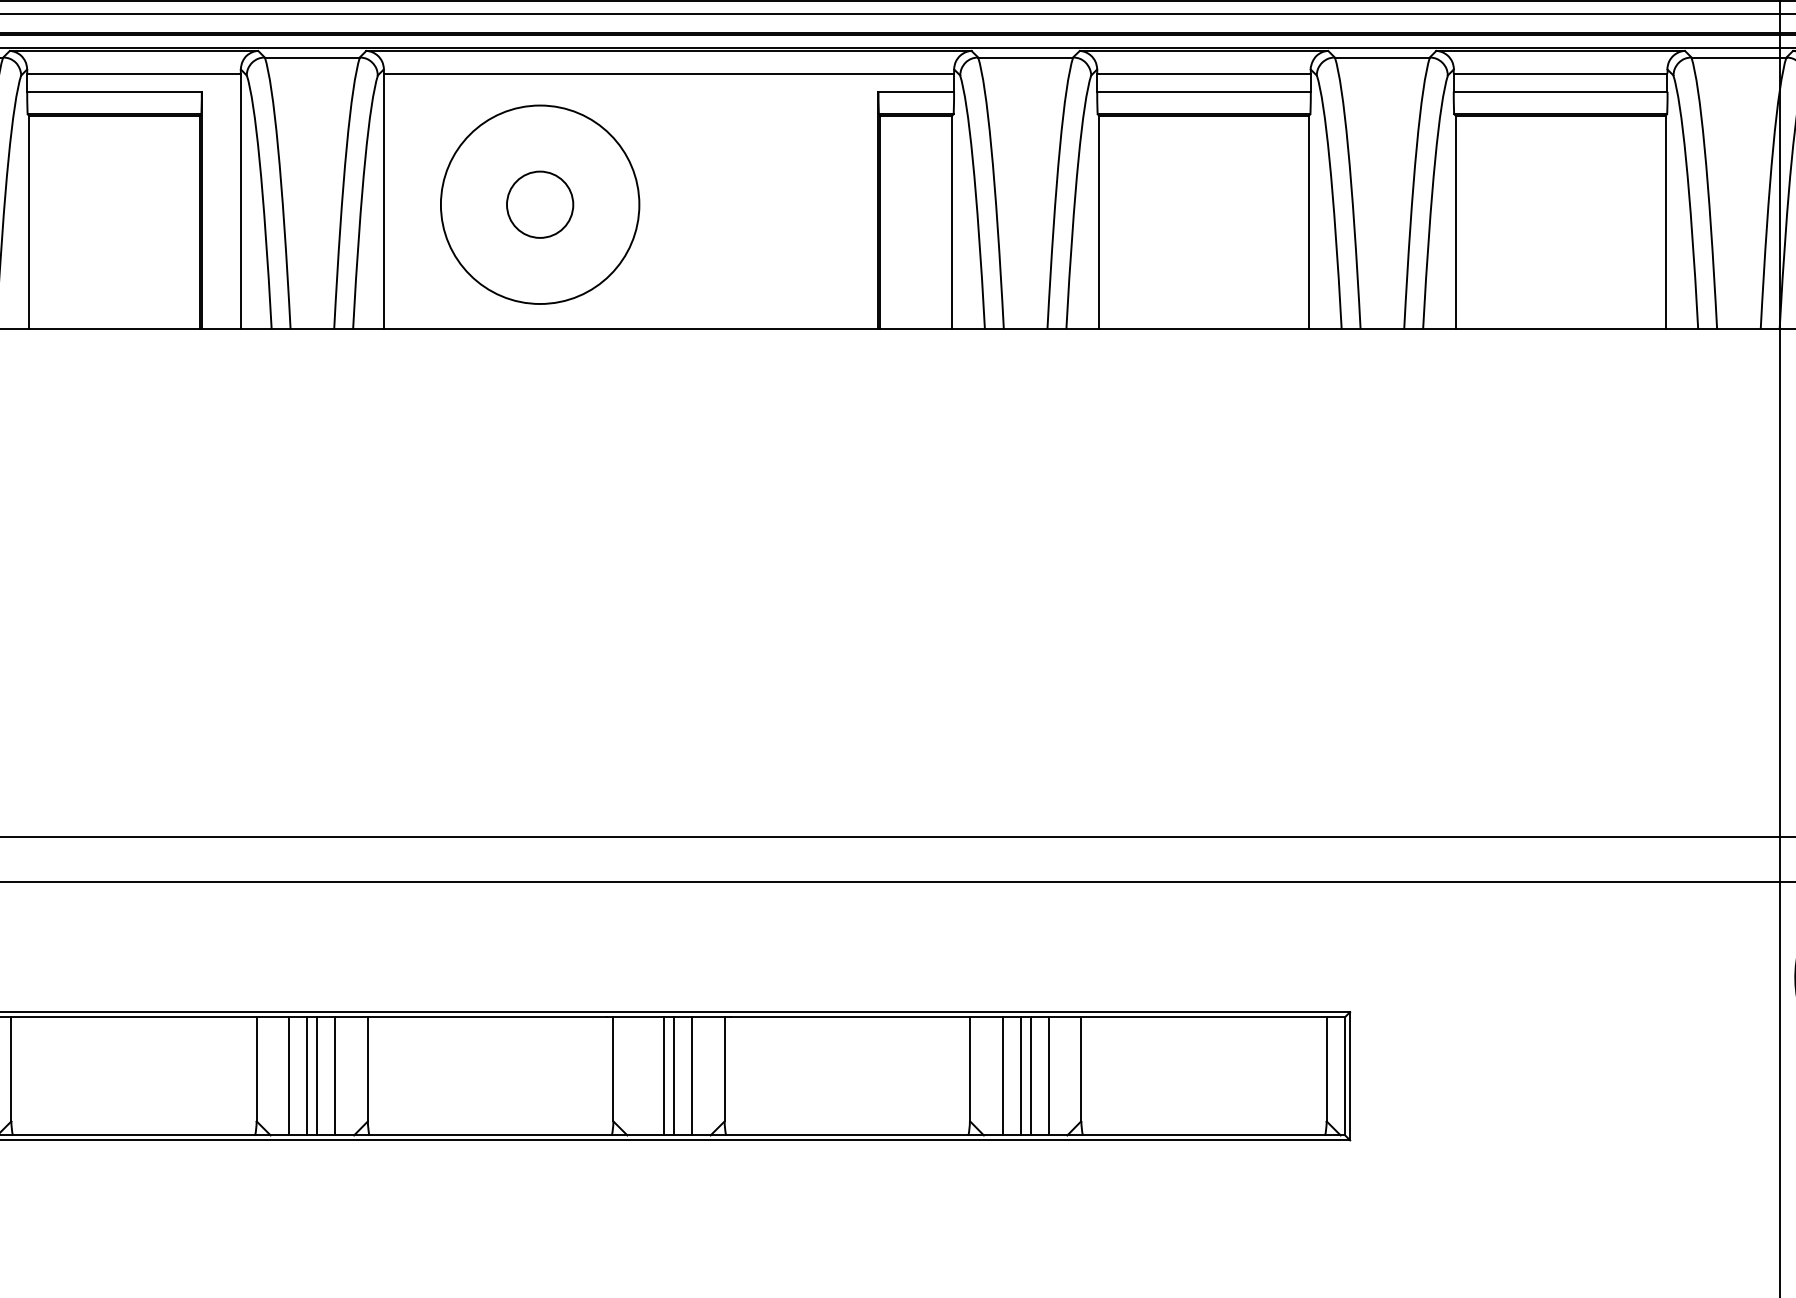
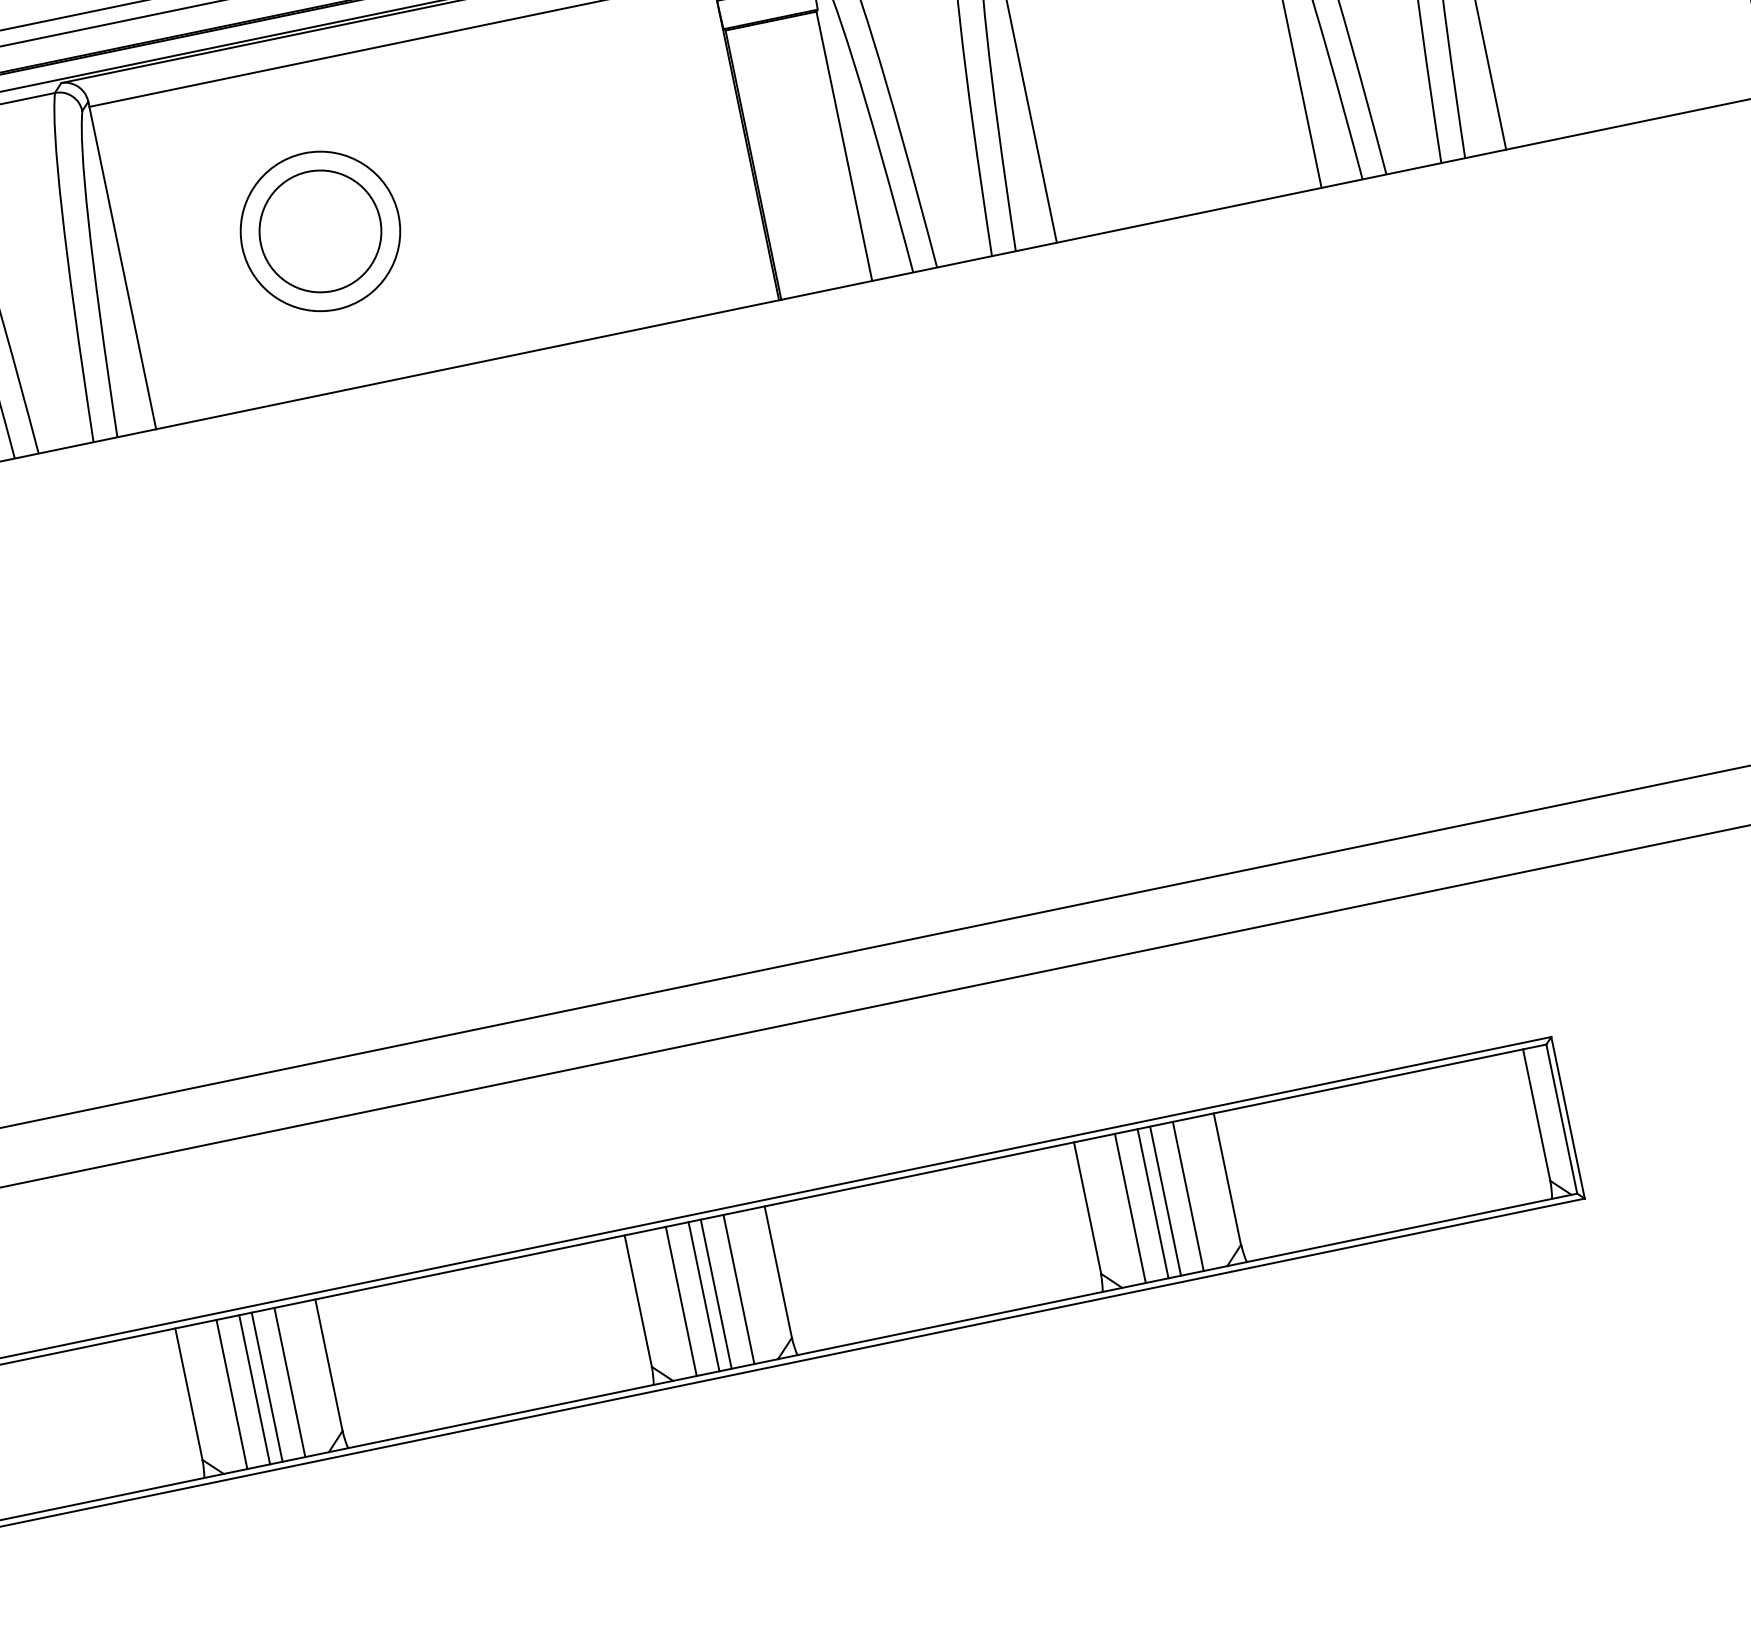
circle: (539, 204) -> (319, 231), size x1.43
circle: (540, 204) -> (320, 231), size x0.62
line: (646, 1076) -> (681, 1301), added

